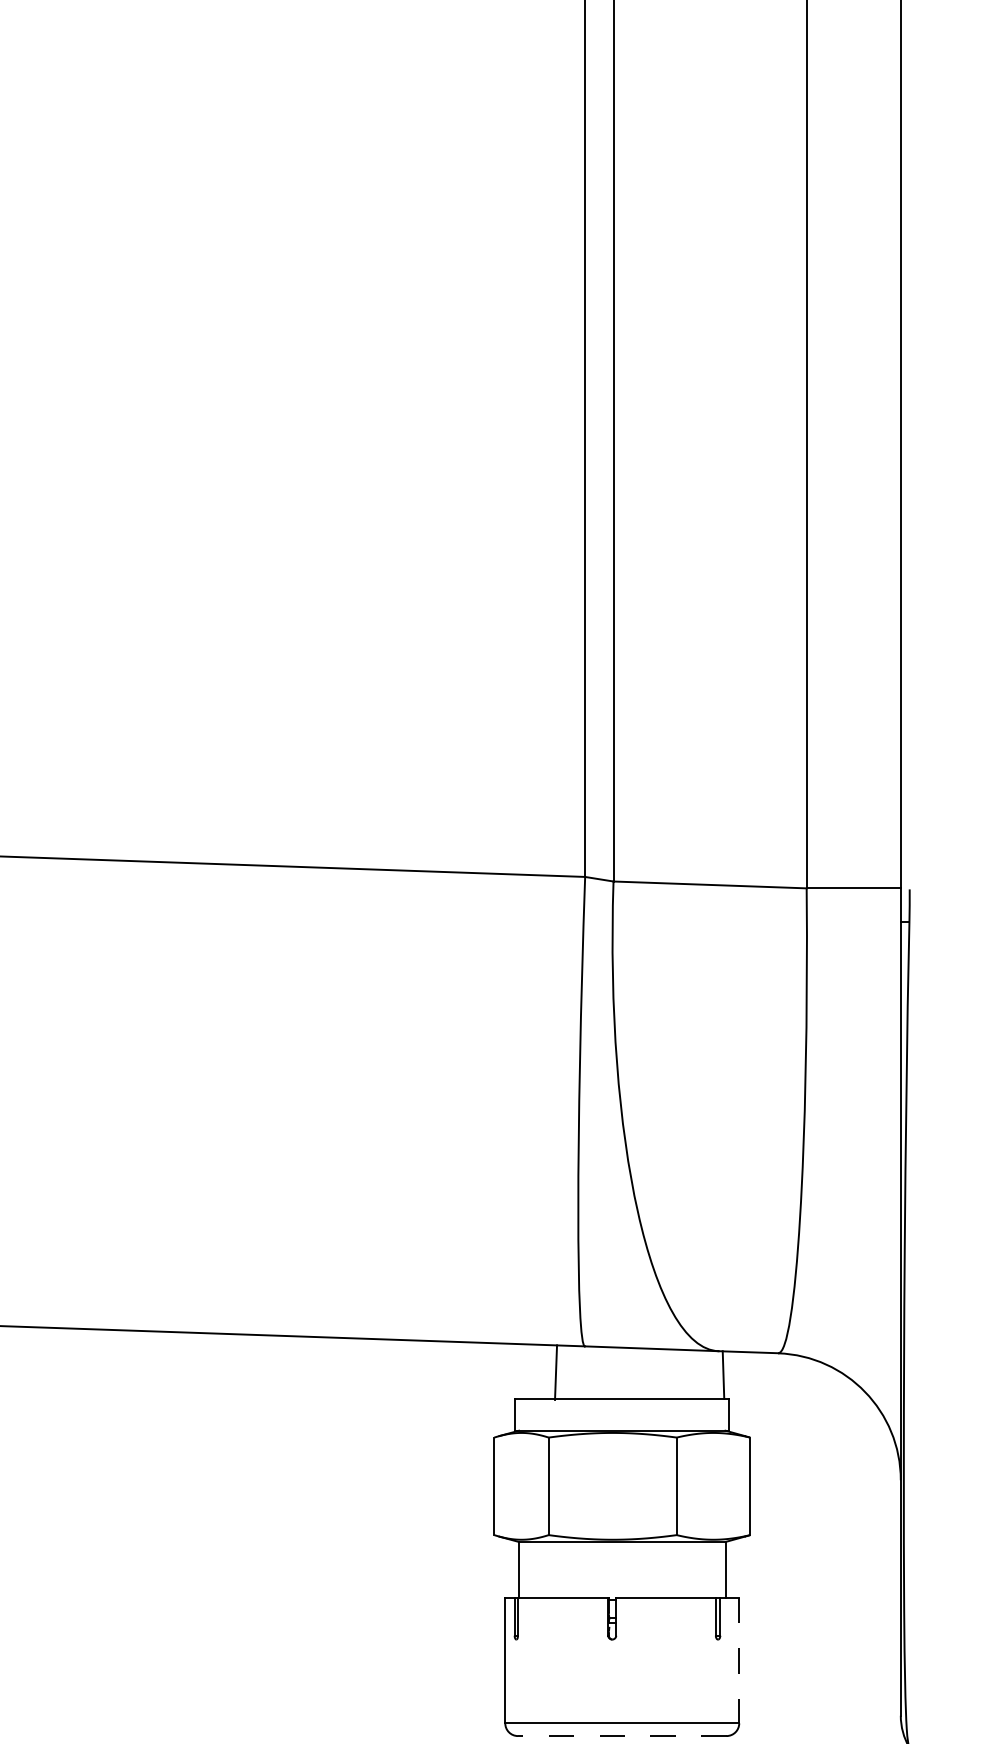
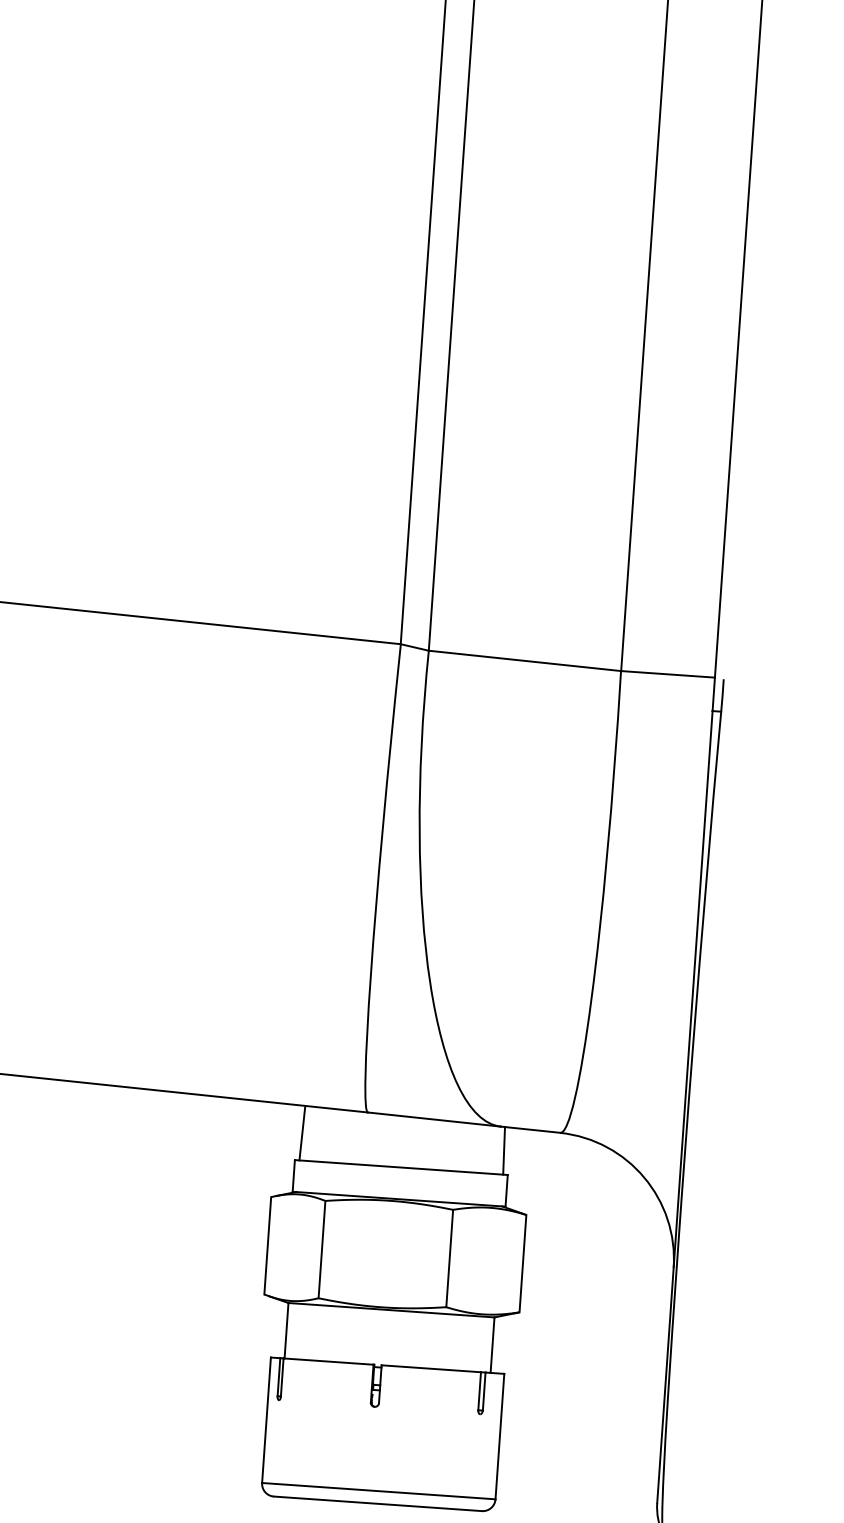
line: (556, 1372) -> (302, 1133), moved
line: (739, 1660) -> (500, 1436), dashed -> solid
line: (621, 1736) -> (377, 1504), dashed -> solid

